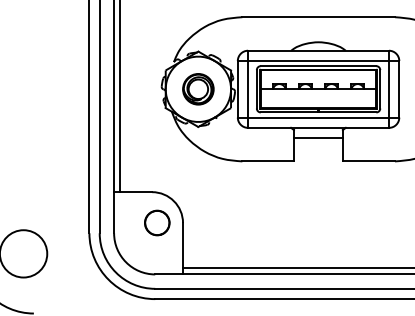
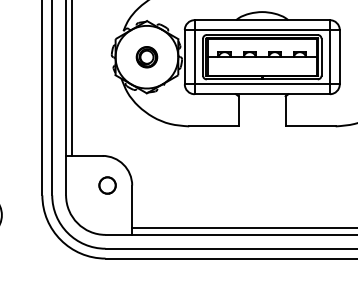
part: (198, 89) -> (147, 57), size x0.7
line: (317, 138) -> (261, 104), removed
part: (157, 222) -> (107, 185), size x0.7

